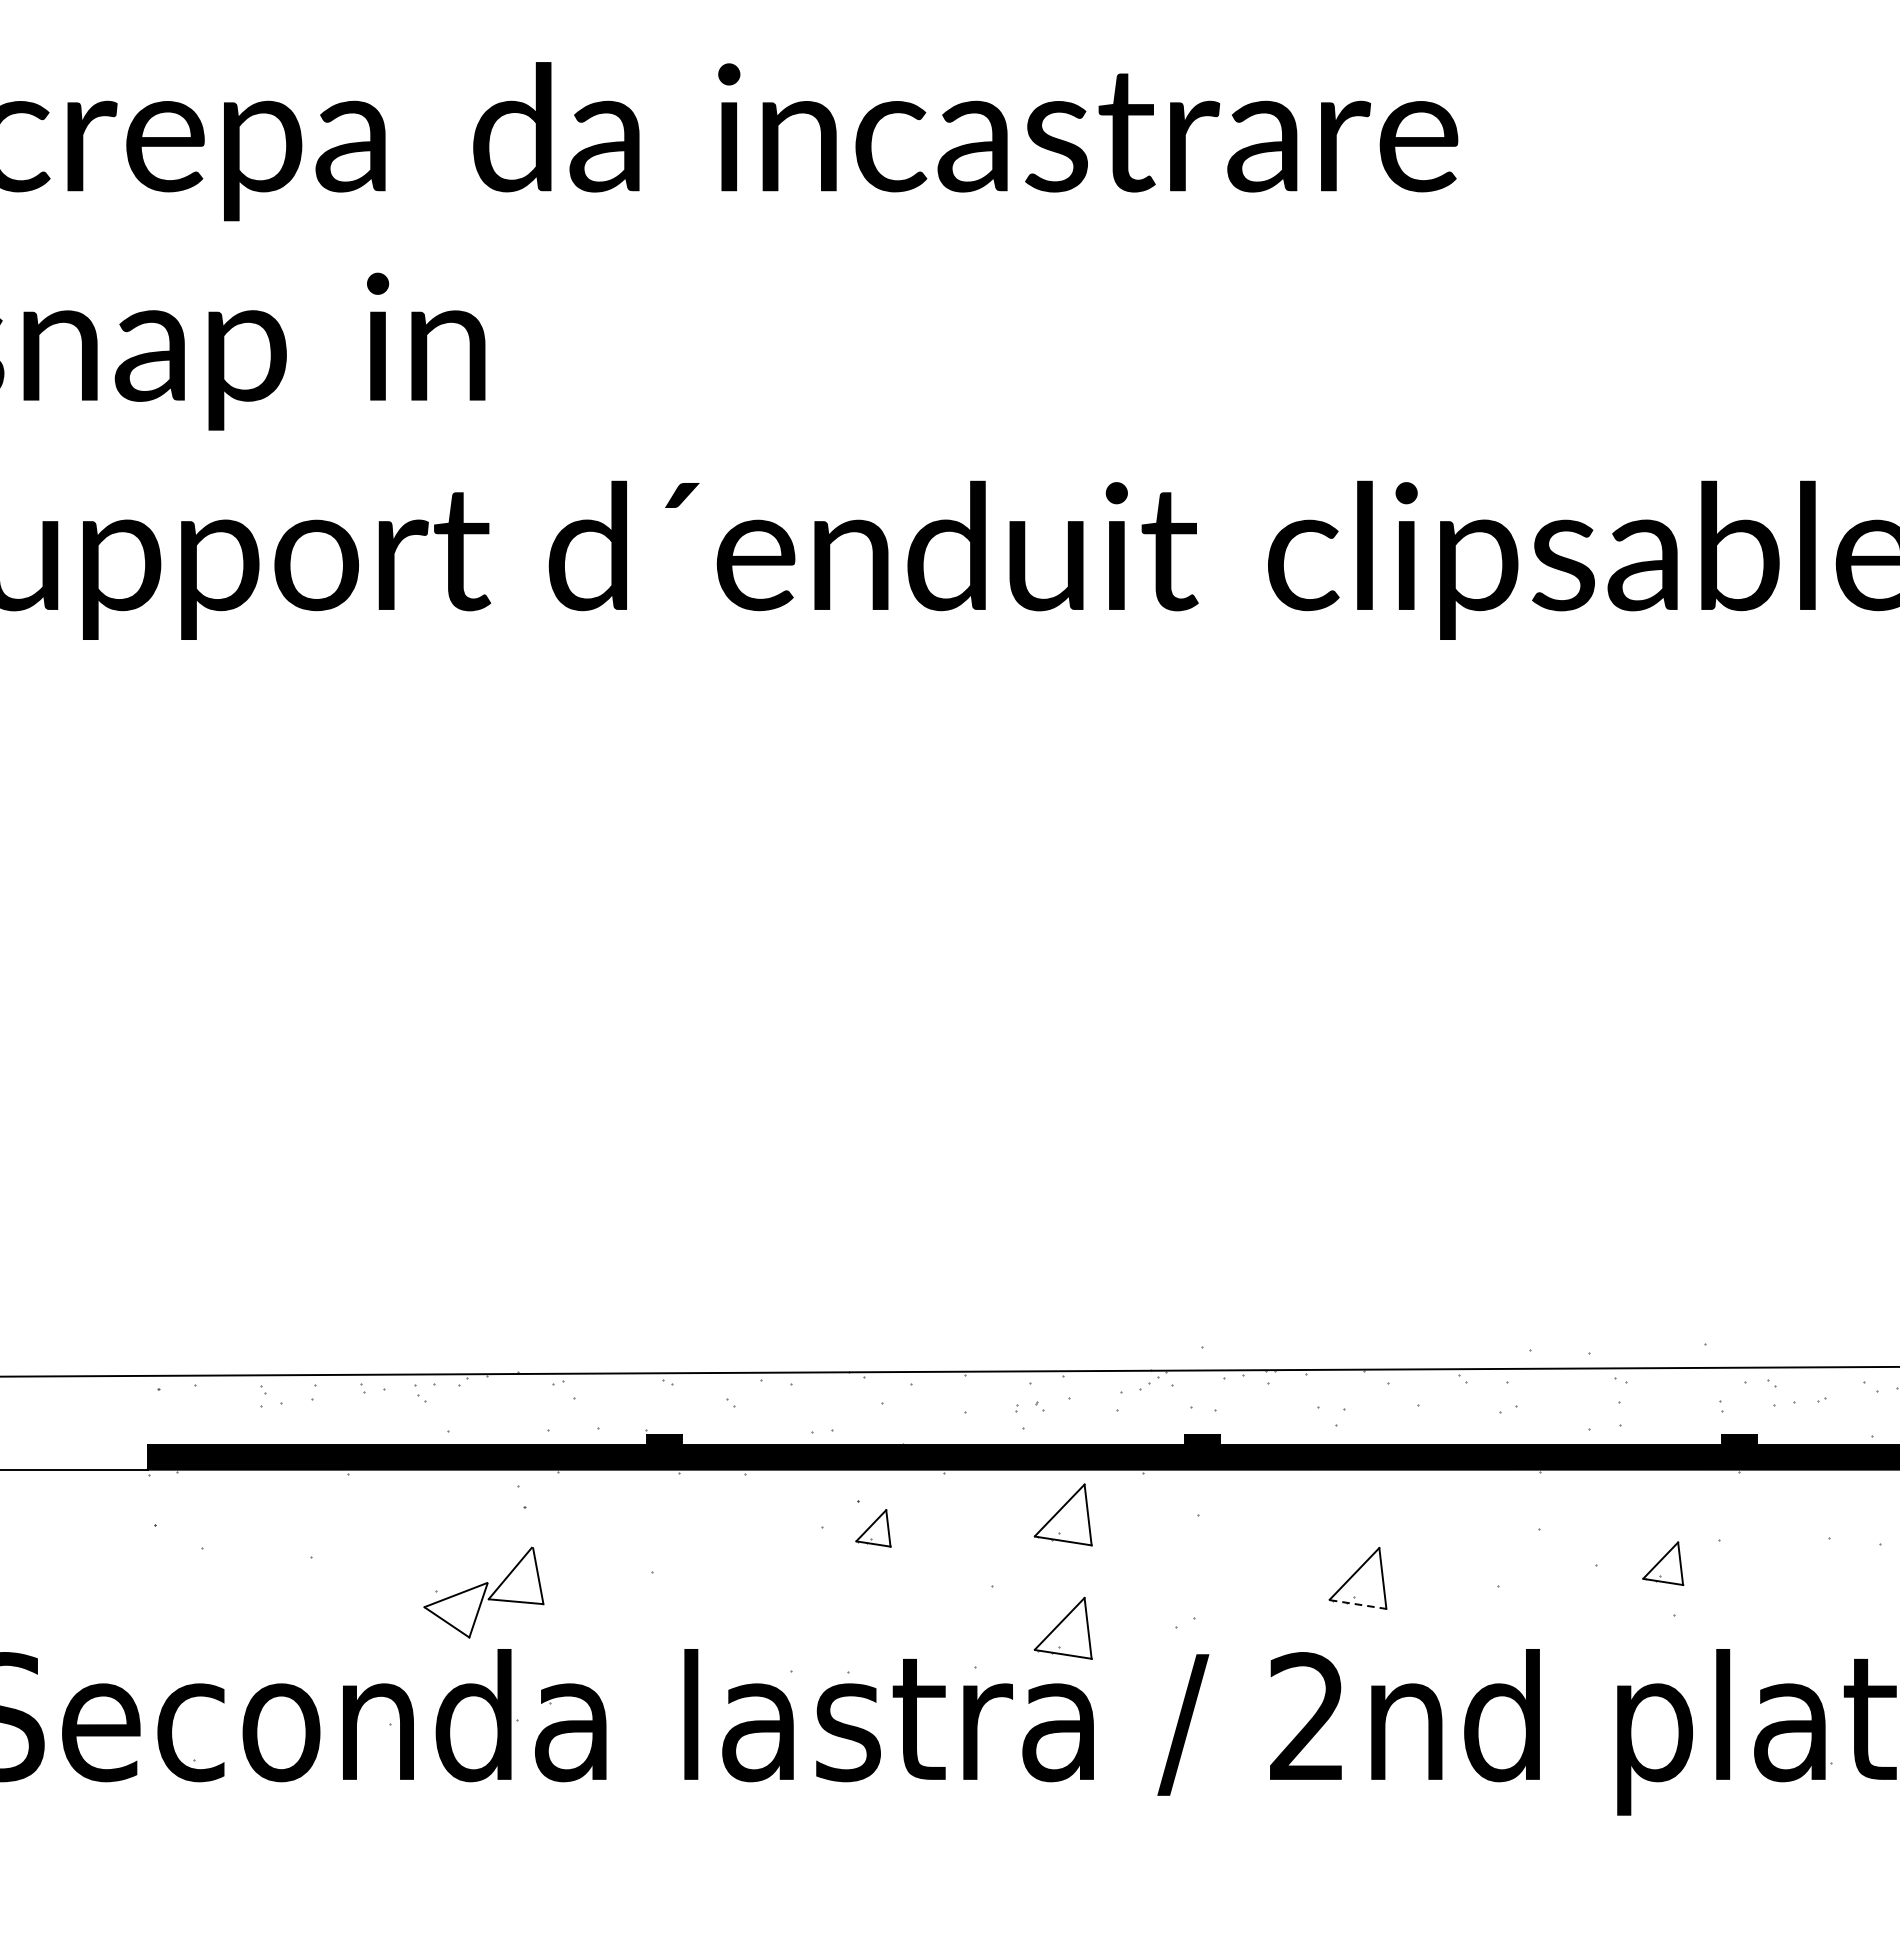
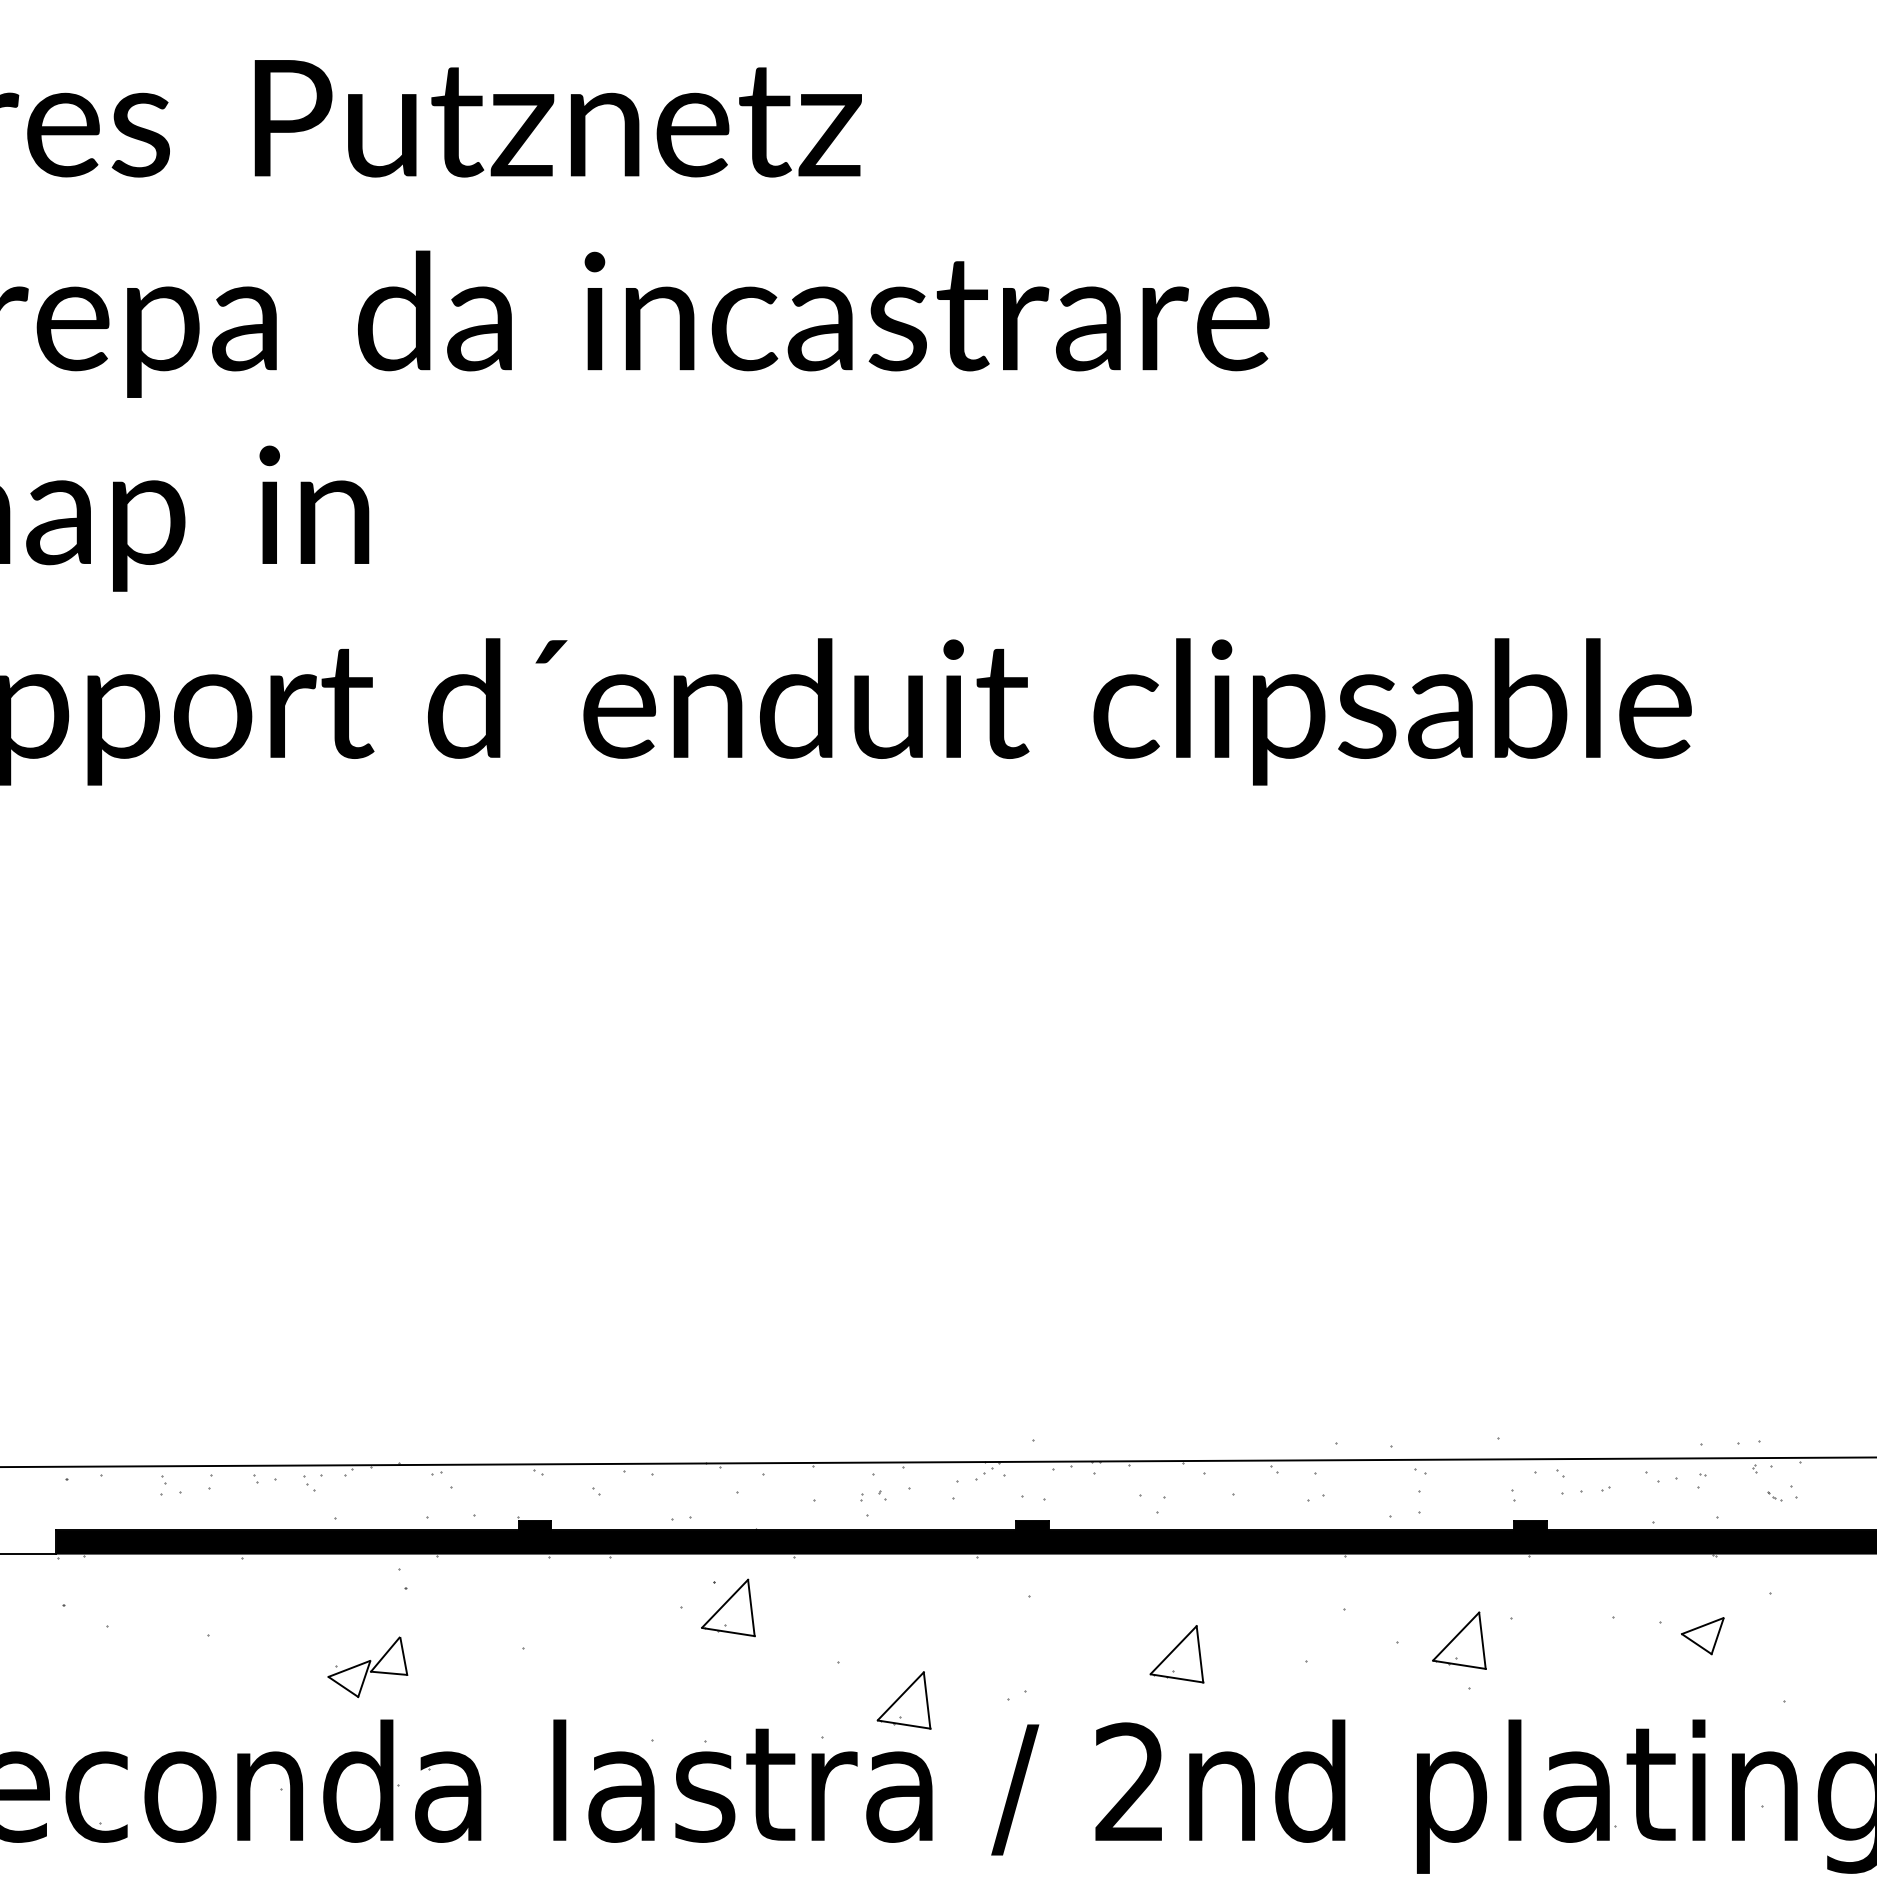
part: (1062, 1514) -> (903, 1595), removed
part: (873, 1527) -> (728, 1607), size x1.67
part: (1663, 1563) -> (1459, 1640), size x1.43
part: (483, 1591) -> (367, 1666), size x0.71
line: (1358, 1604) -> (1177, 1678), dashed -> solid

